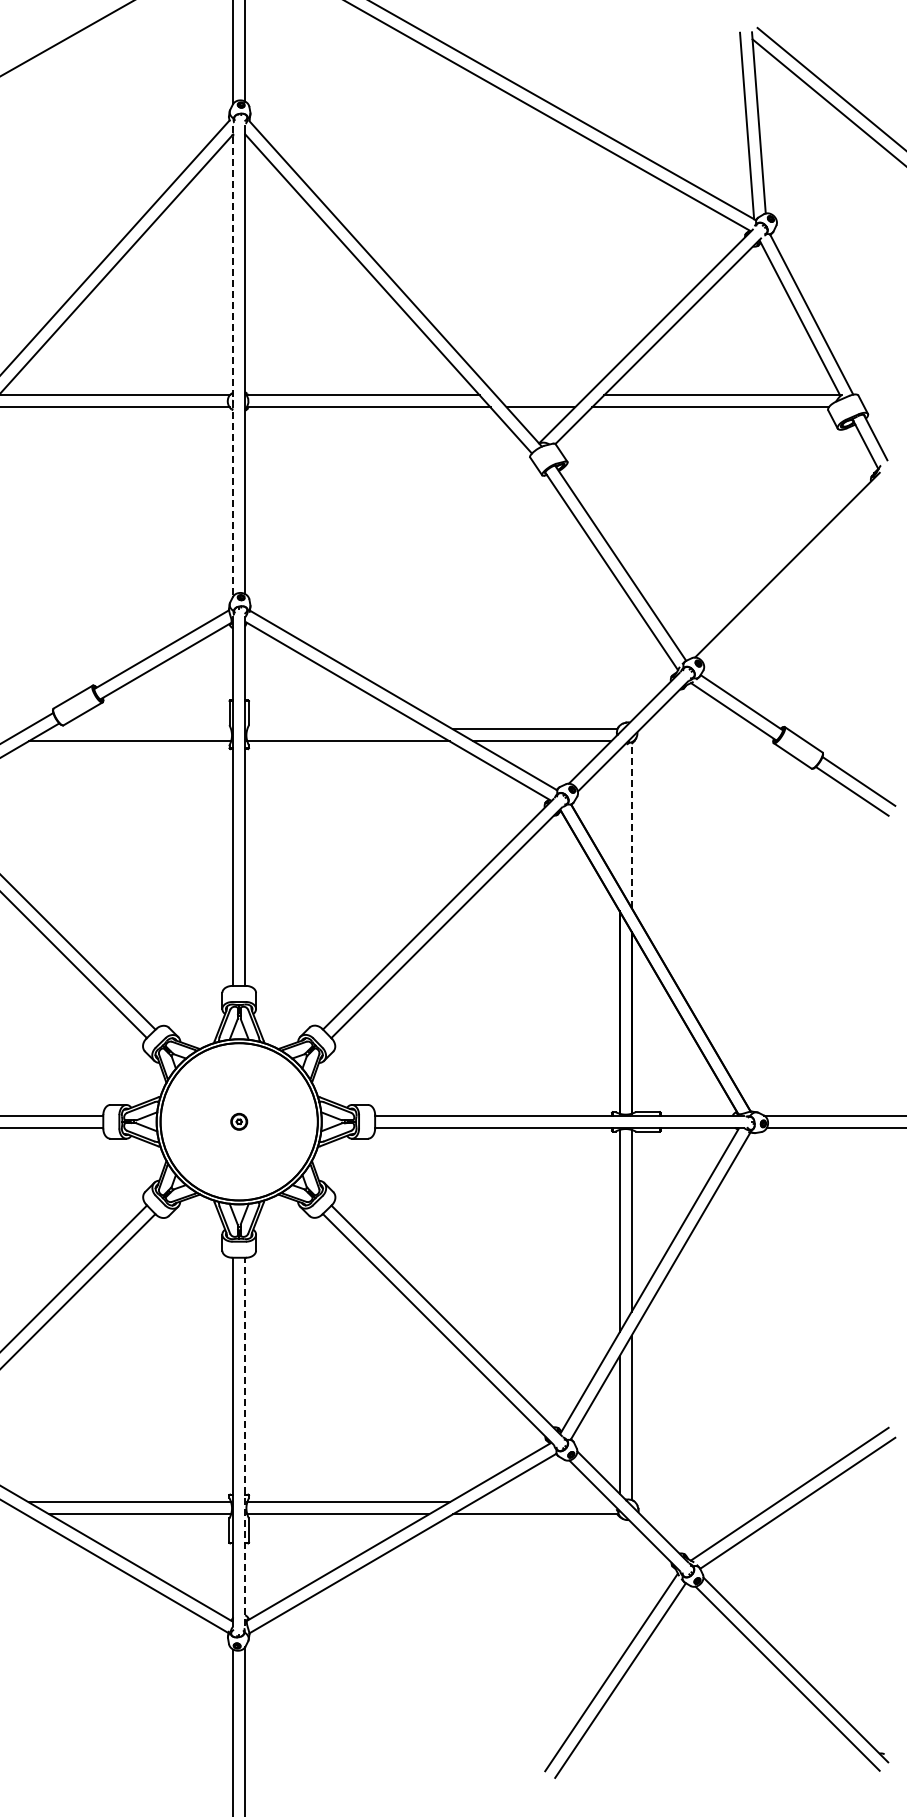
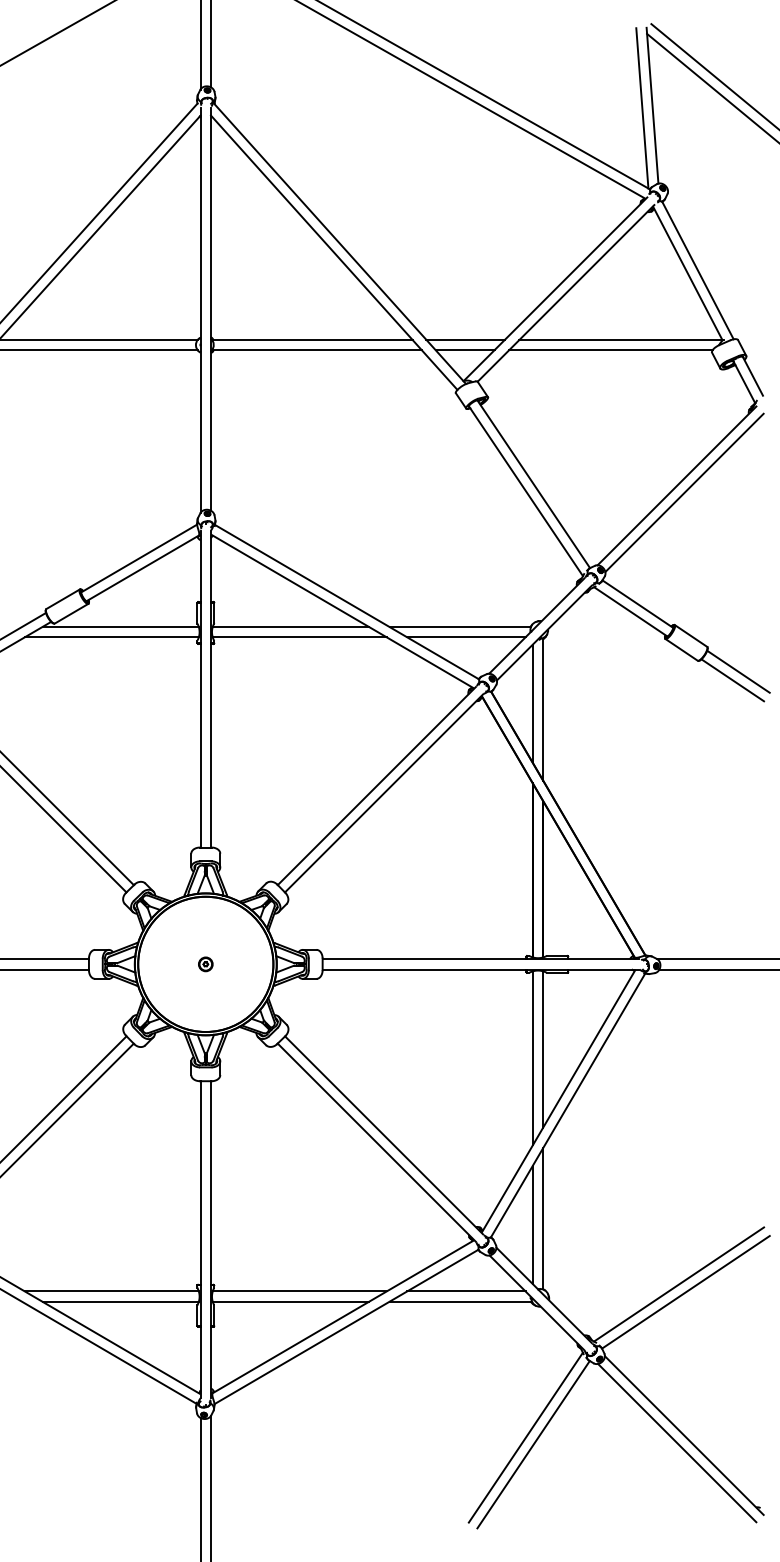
line: (233, 361) -> (200, 310), dashed -> solid
line: (541, 395) -> (465, 340), added
line: (796, 573) -> (684, 493), added
line: (140, 729) -> (120, 627), added
line: (338, 729) -> (291, 627), added
line: (619, 818) -> (532, 703), added
line: (631, 825) -> (543, 709), dashed -> solid
line: (245, 1441) -> (211, 1239), dashed -> solid
line: (542, 1502) -> (466, 1291), added

